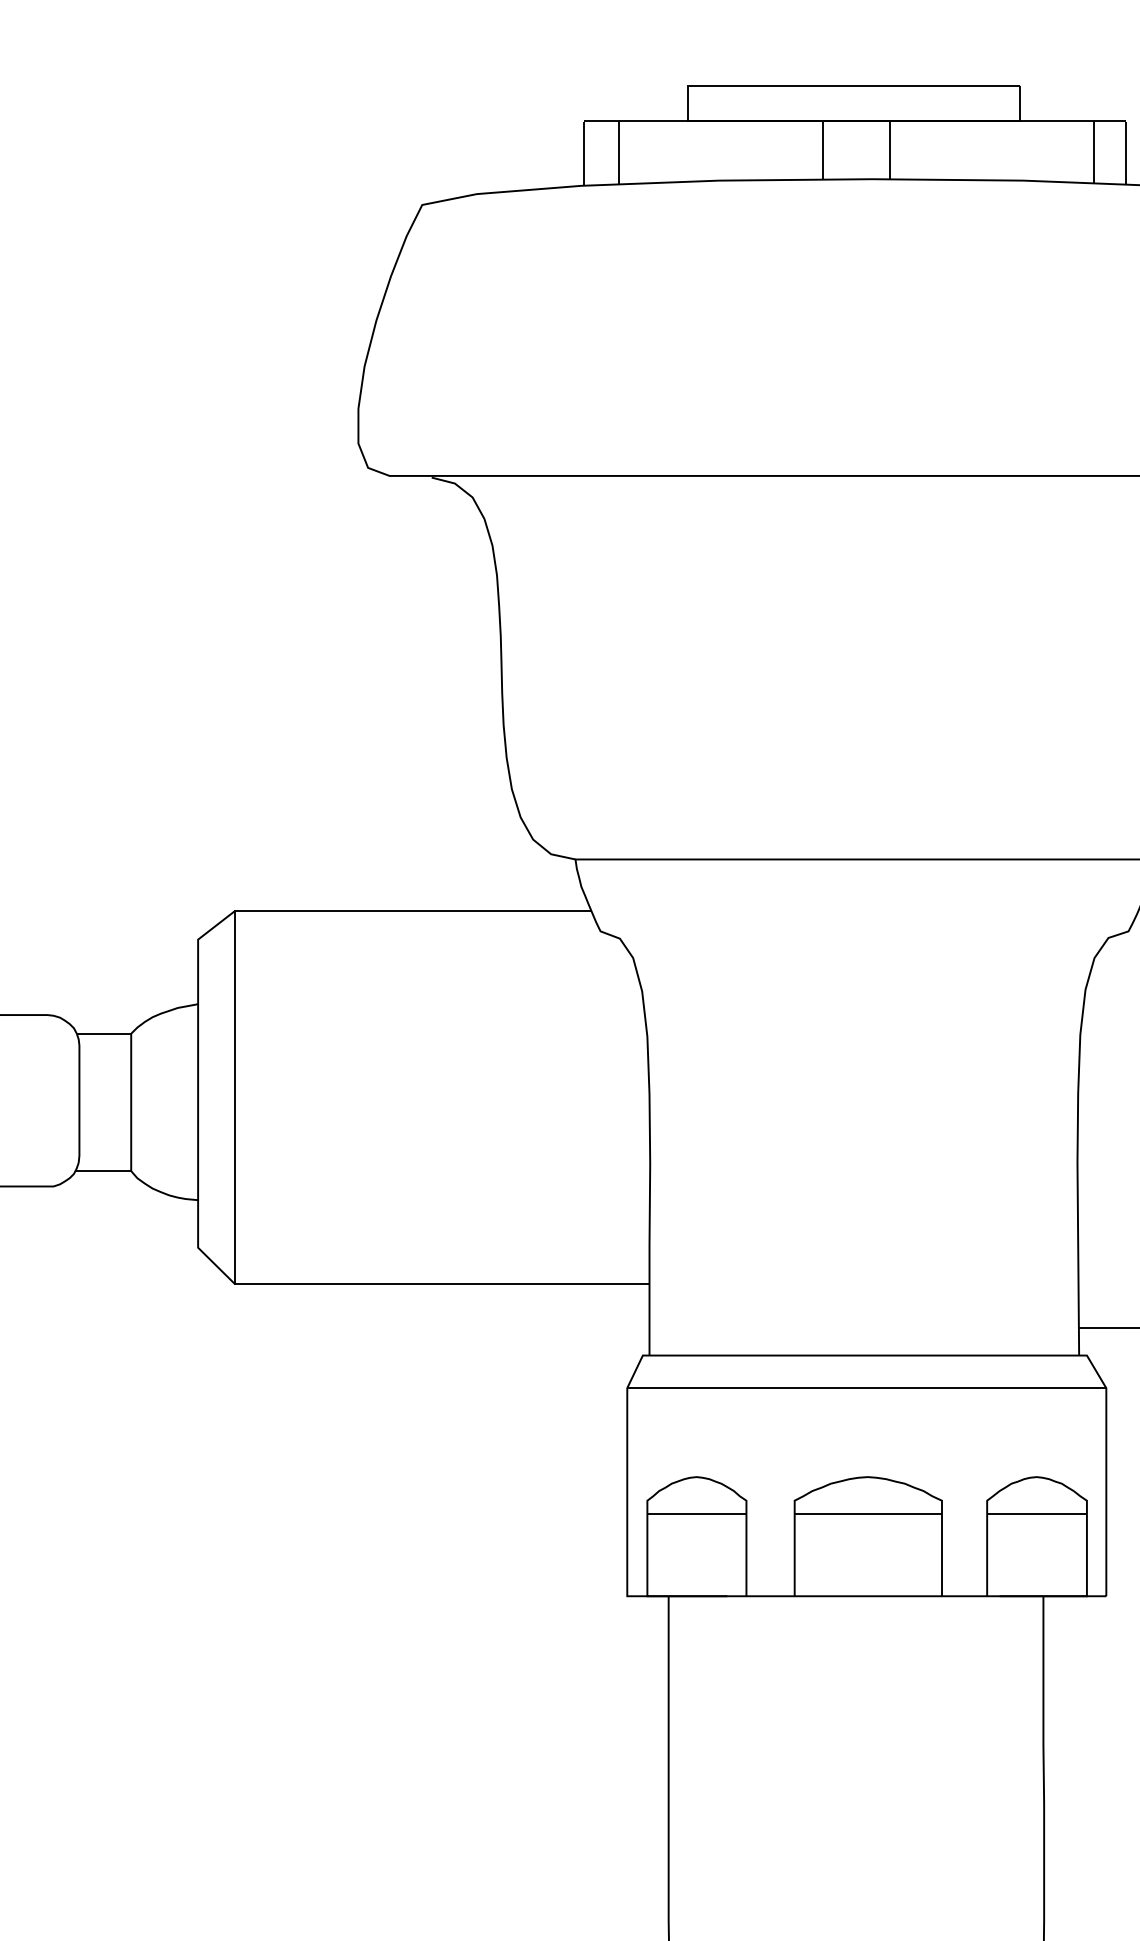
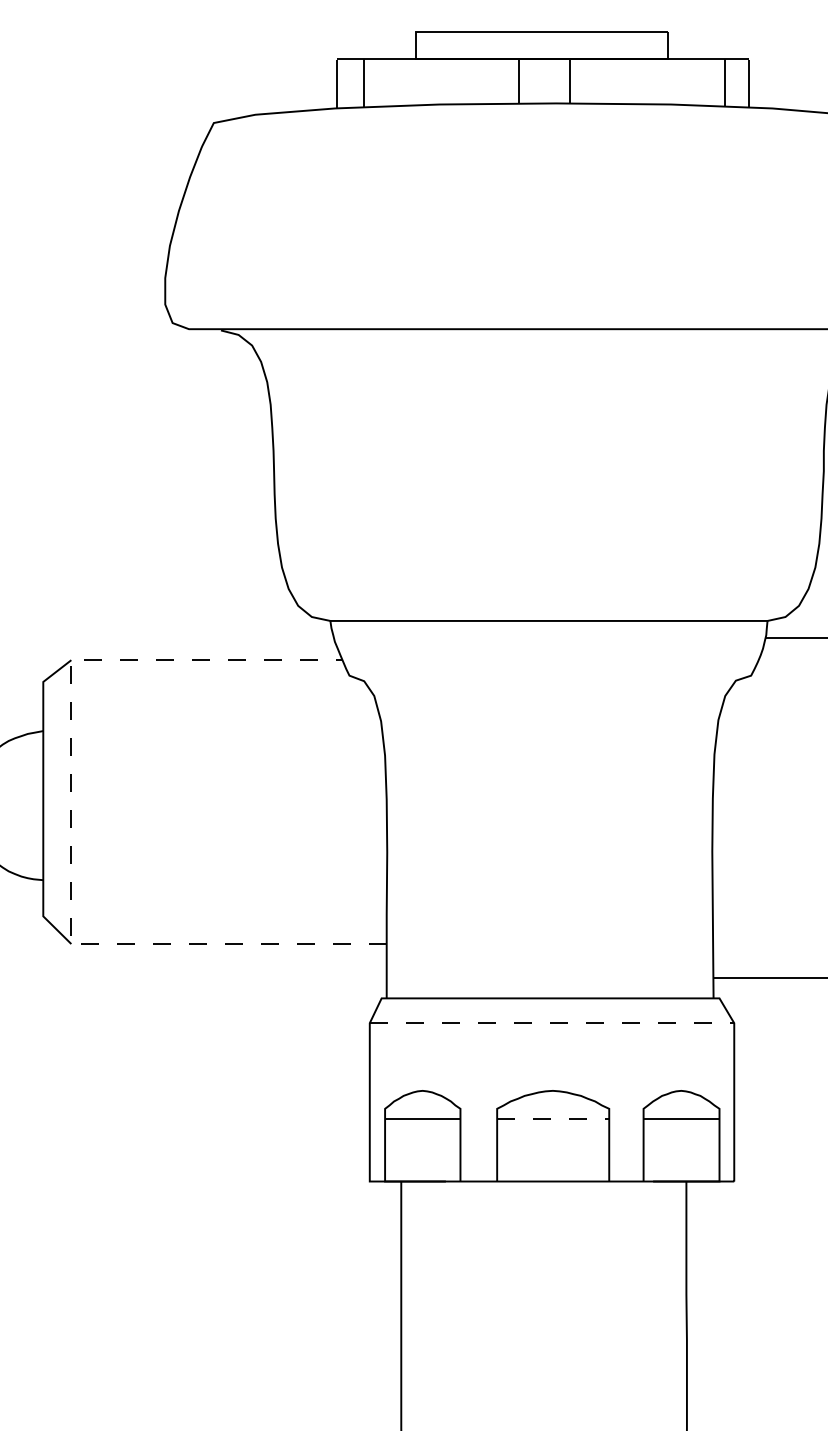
line: (235, 1126) -> (71, 824), solid -> dashed
line: (866, 1388) -> (551, 1023), solid -> dashed
line: (868, 1513) -> (553, 1118), solid -> dashed

